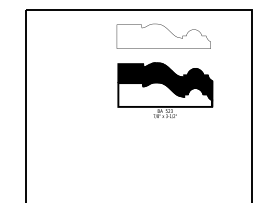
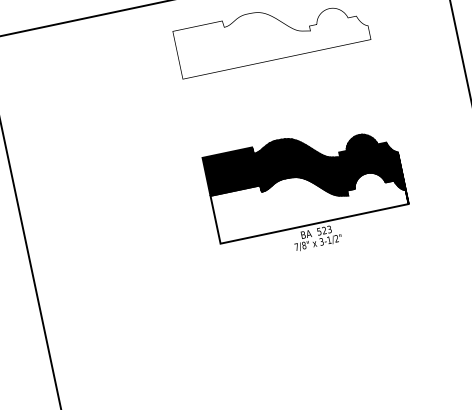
part: (165, 90) -> (308, 190), moved

